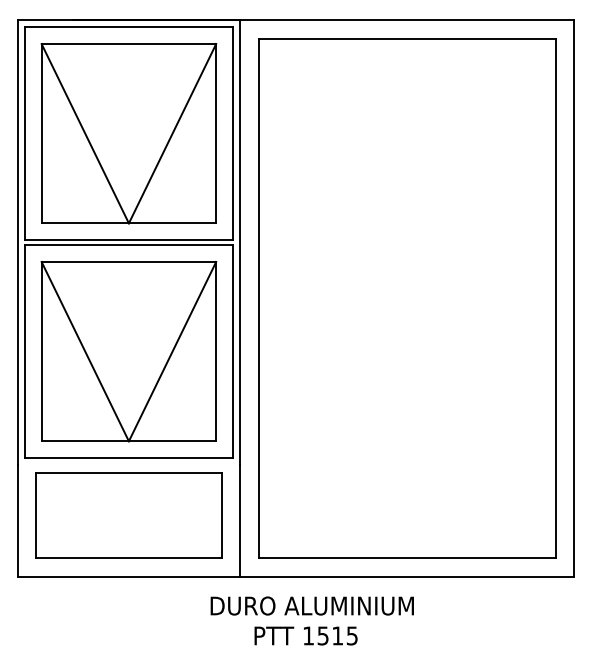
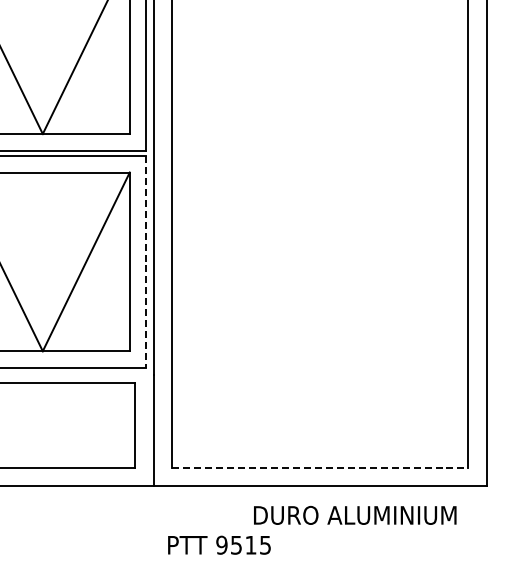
line: (232, 352) -> (146, 262), solid -> dashed
line: (407, 558) -> (320, 468), solid -> dashed
text: (311, 605) -> (354, 514), moved
text: (308, 635) -> (221, 544), 1515 -> 9515

